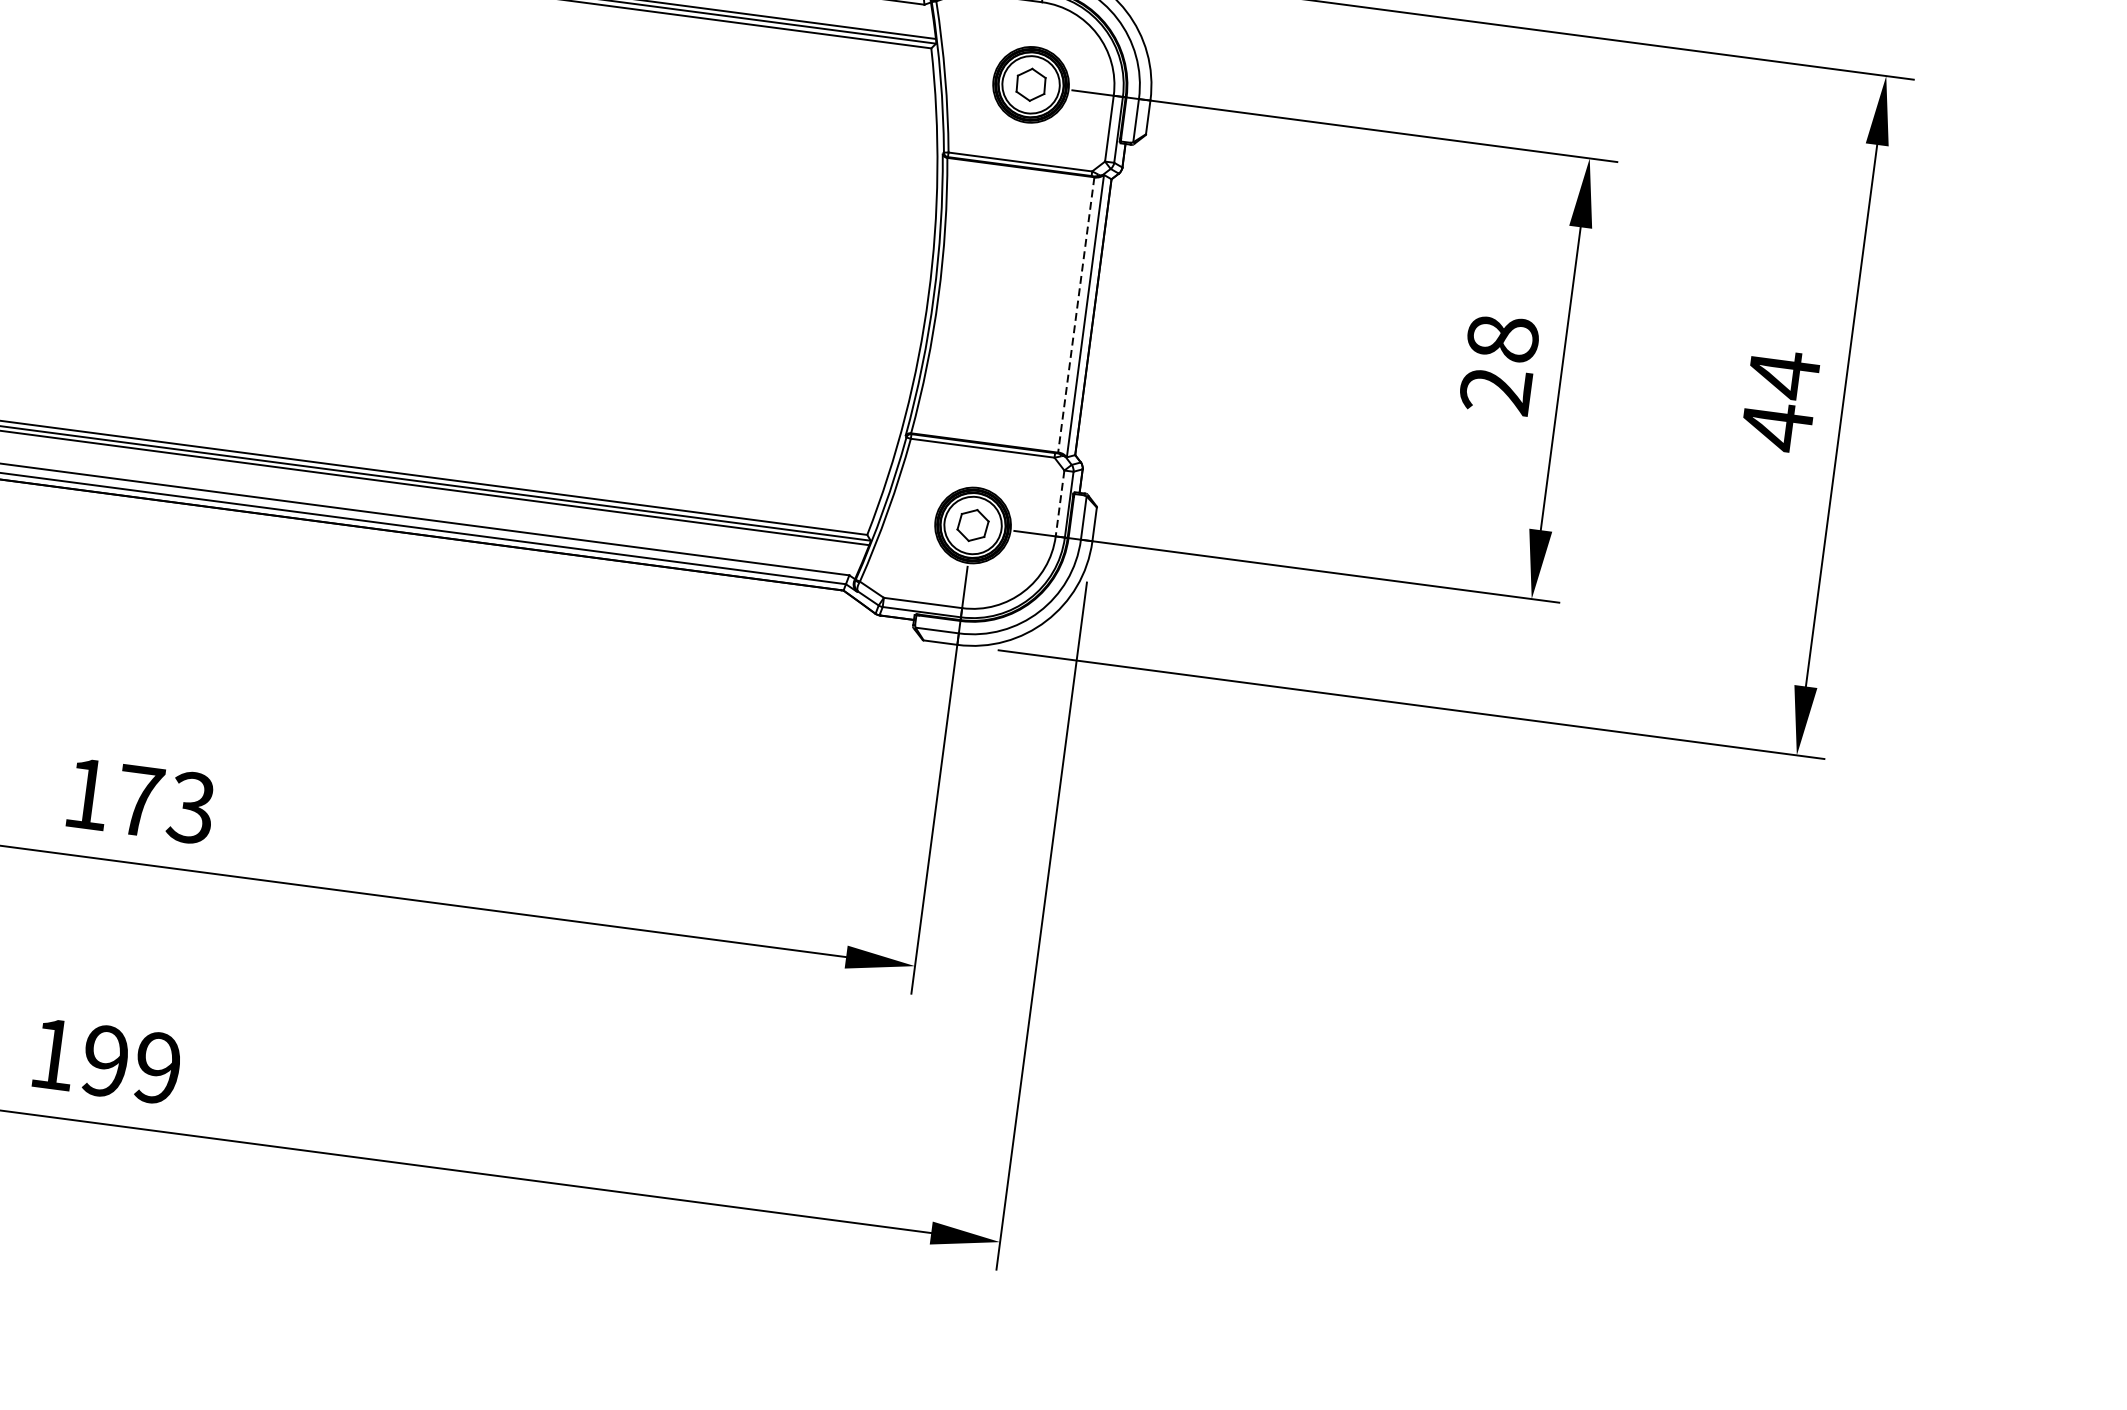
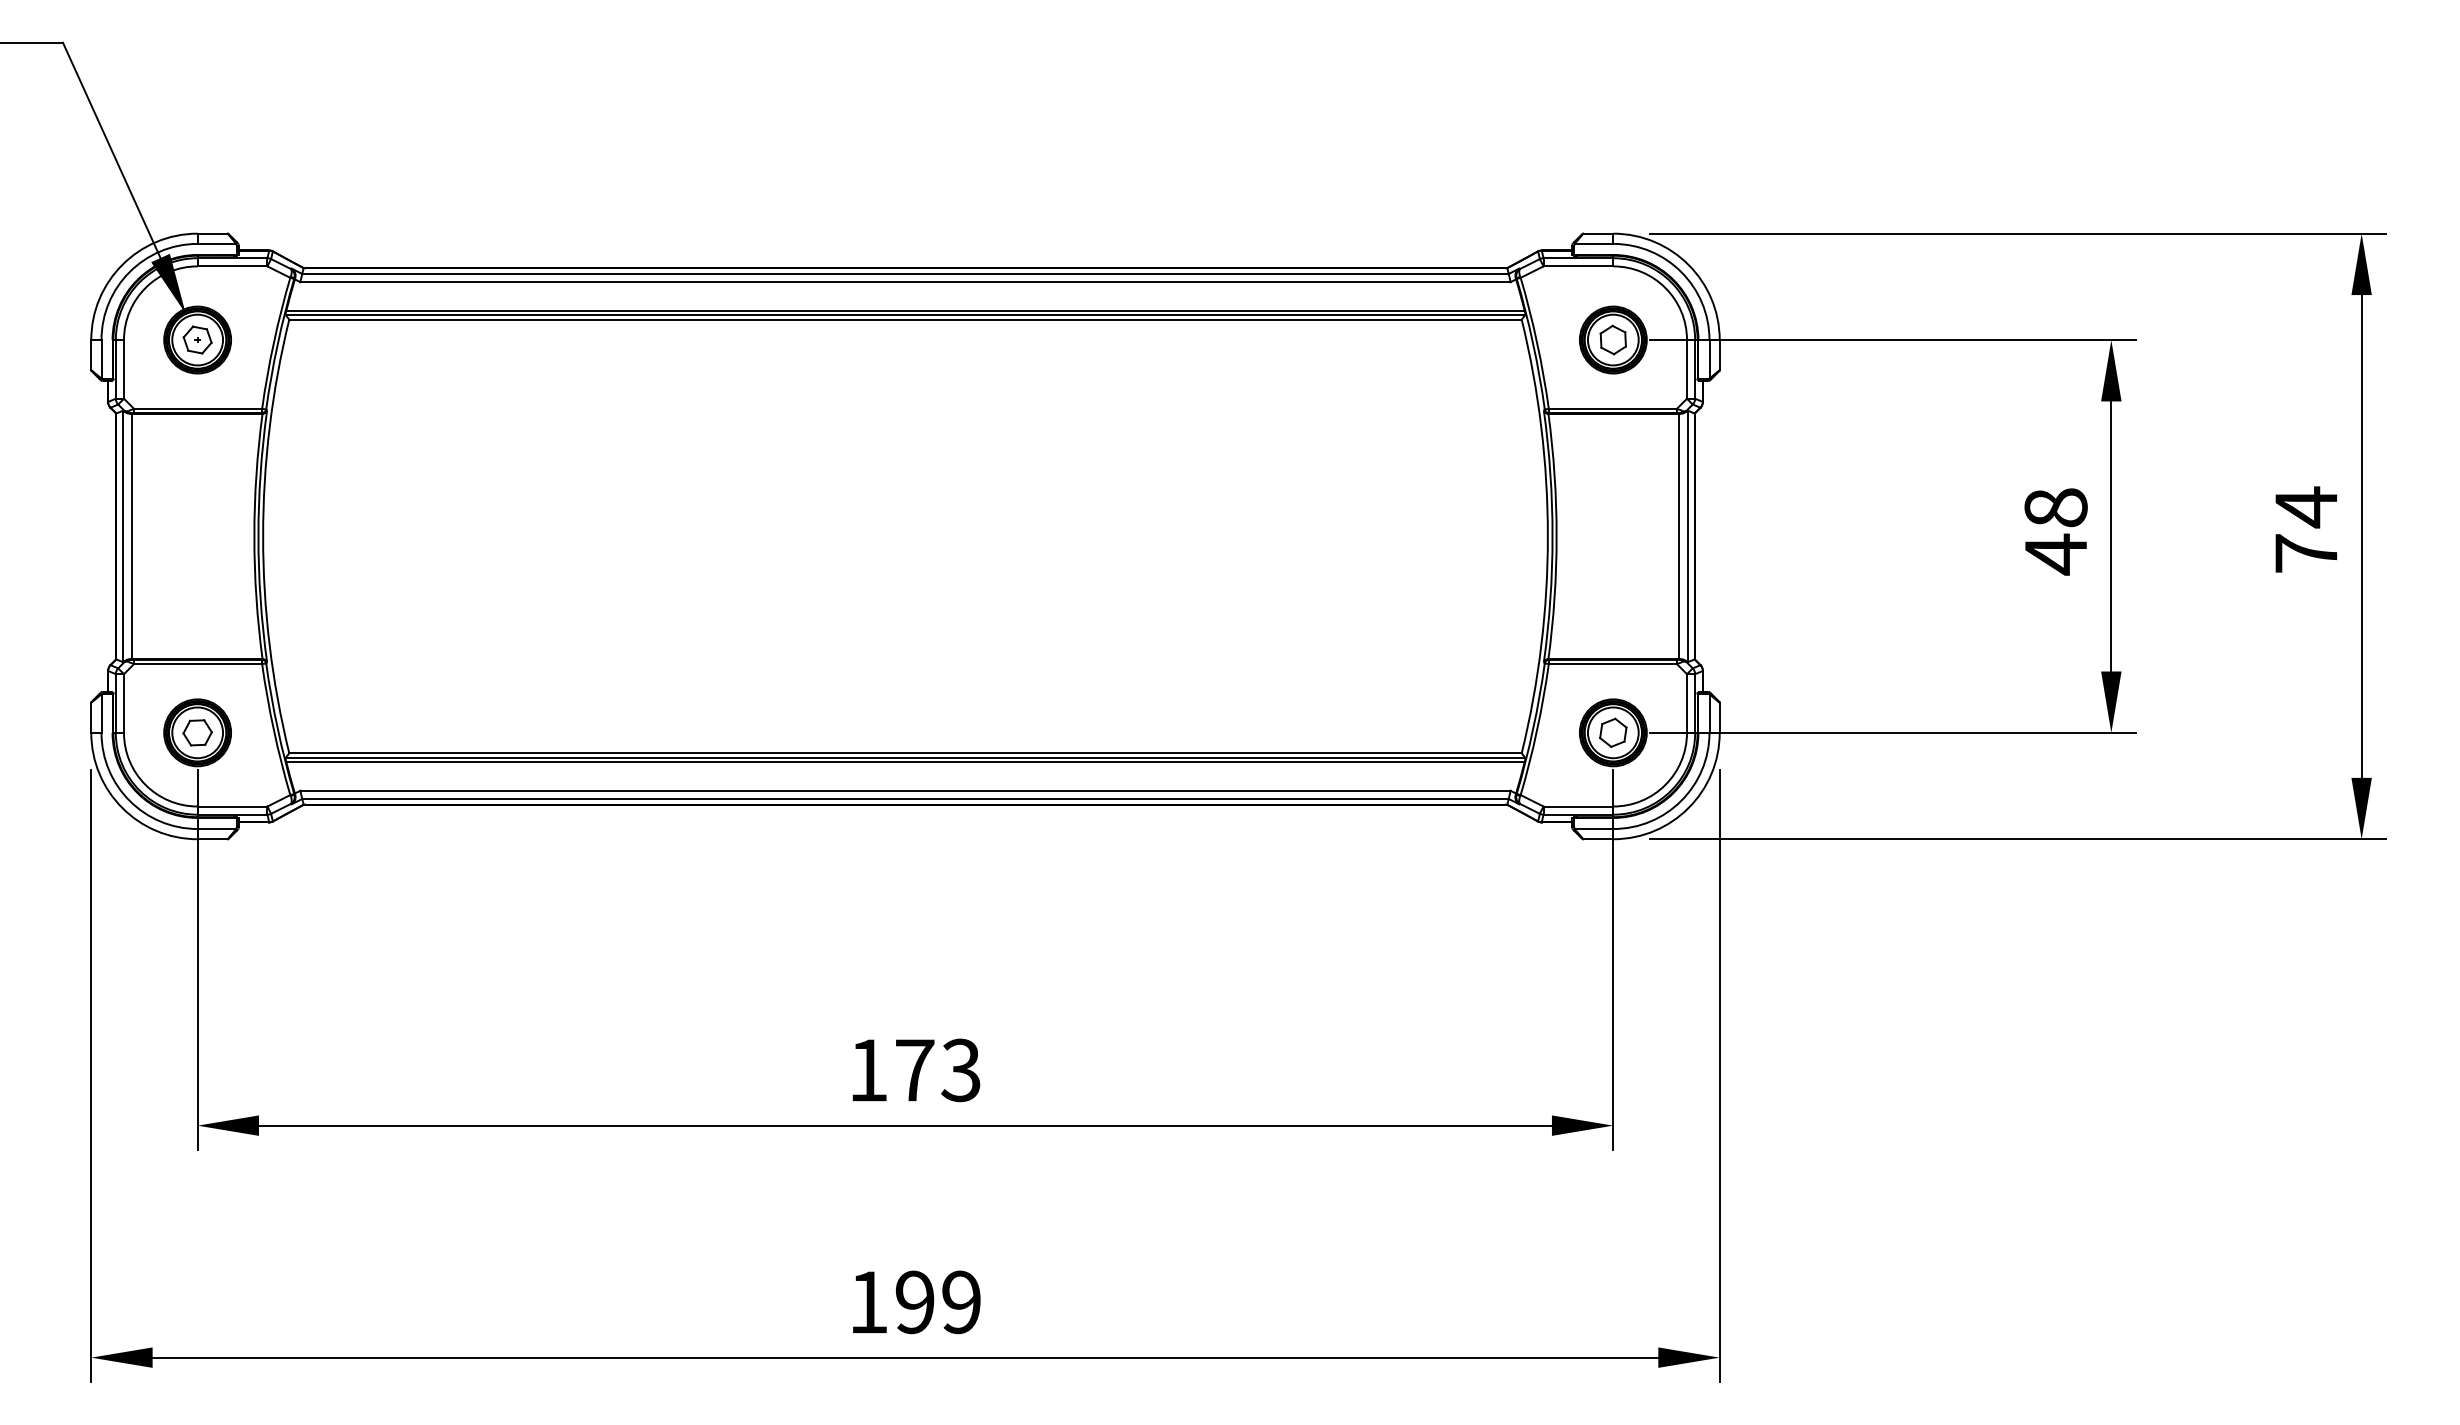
line: (1076, 315) -> (1679, 536), dashed -> solid
text: (1495, 390) -> (2055, 554), 28 -> 48
text: (1777, 426) -> (2306, 553), 44 -> 74
line: (1060, 504) -> (1687, 704), dashed -> solid

